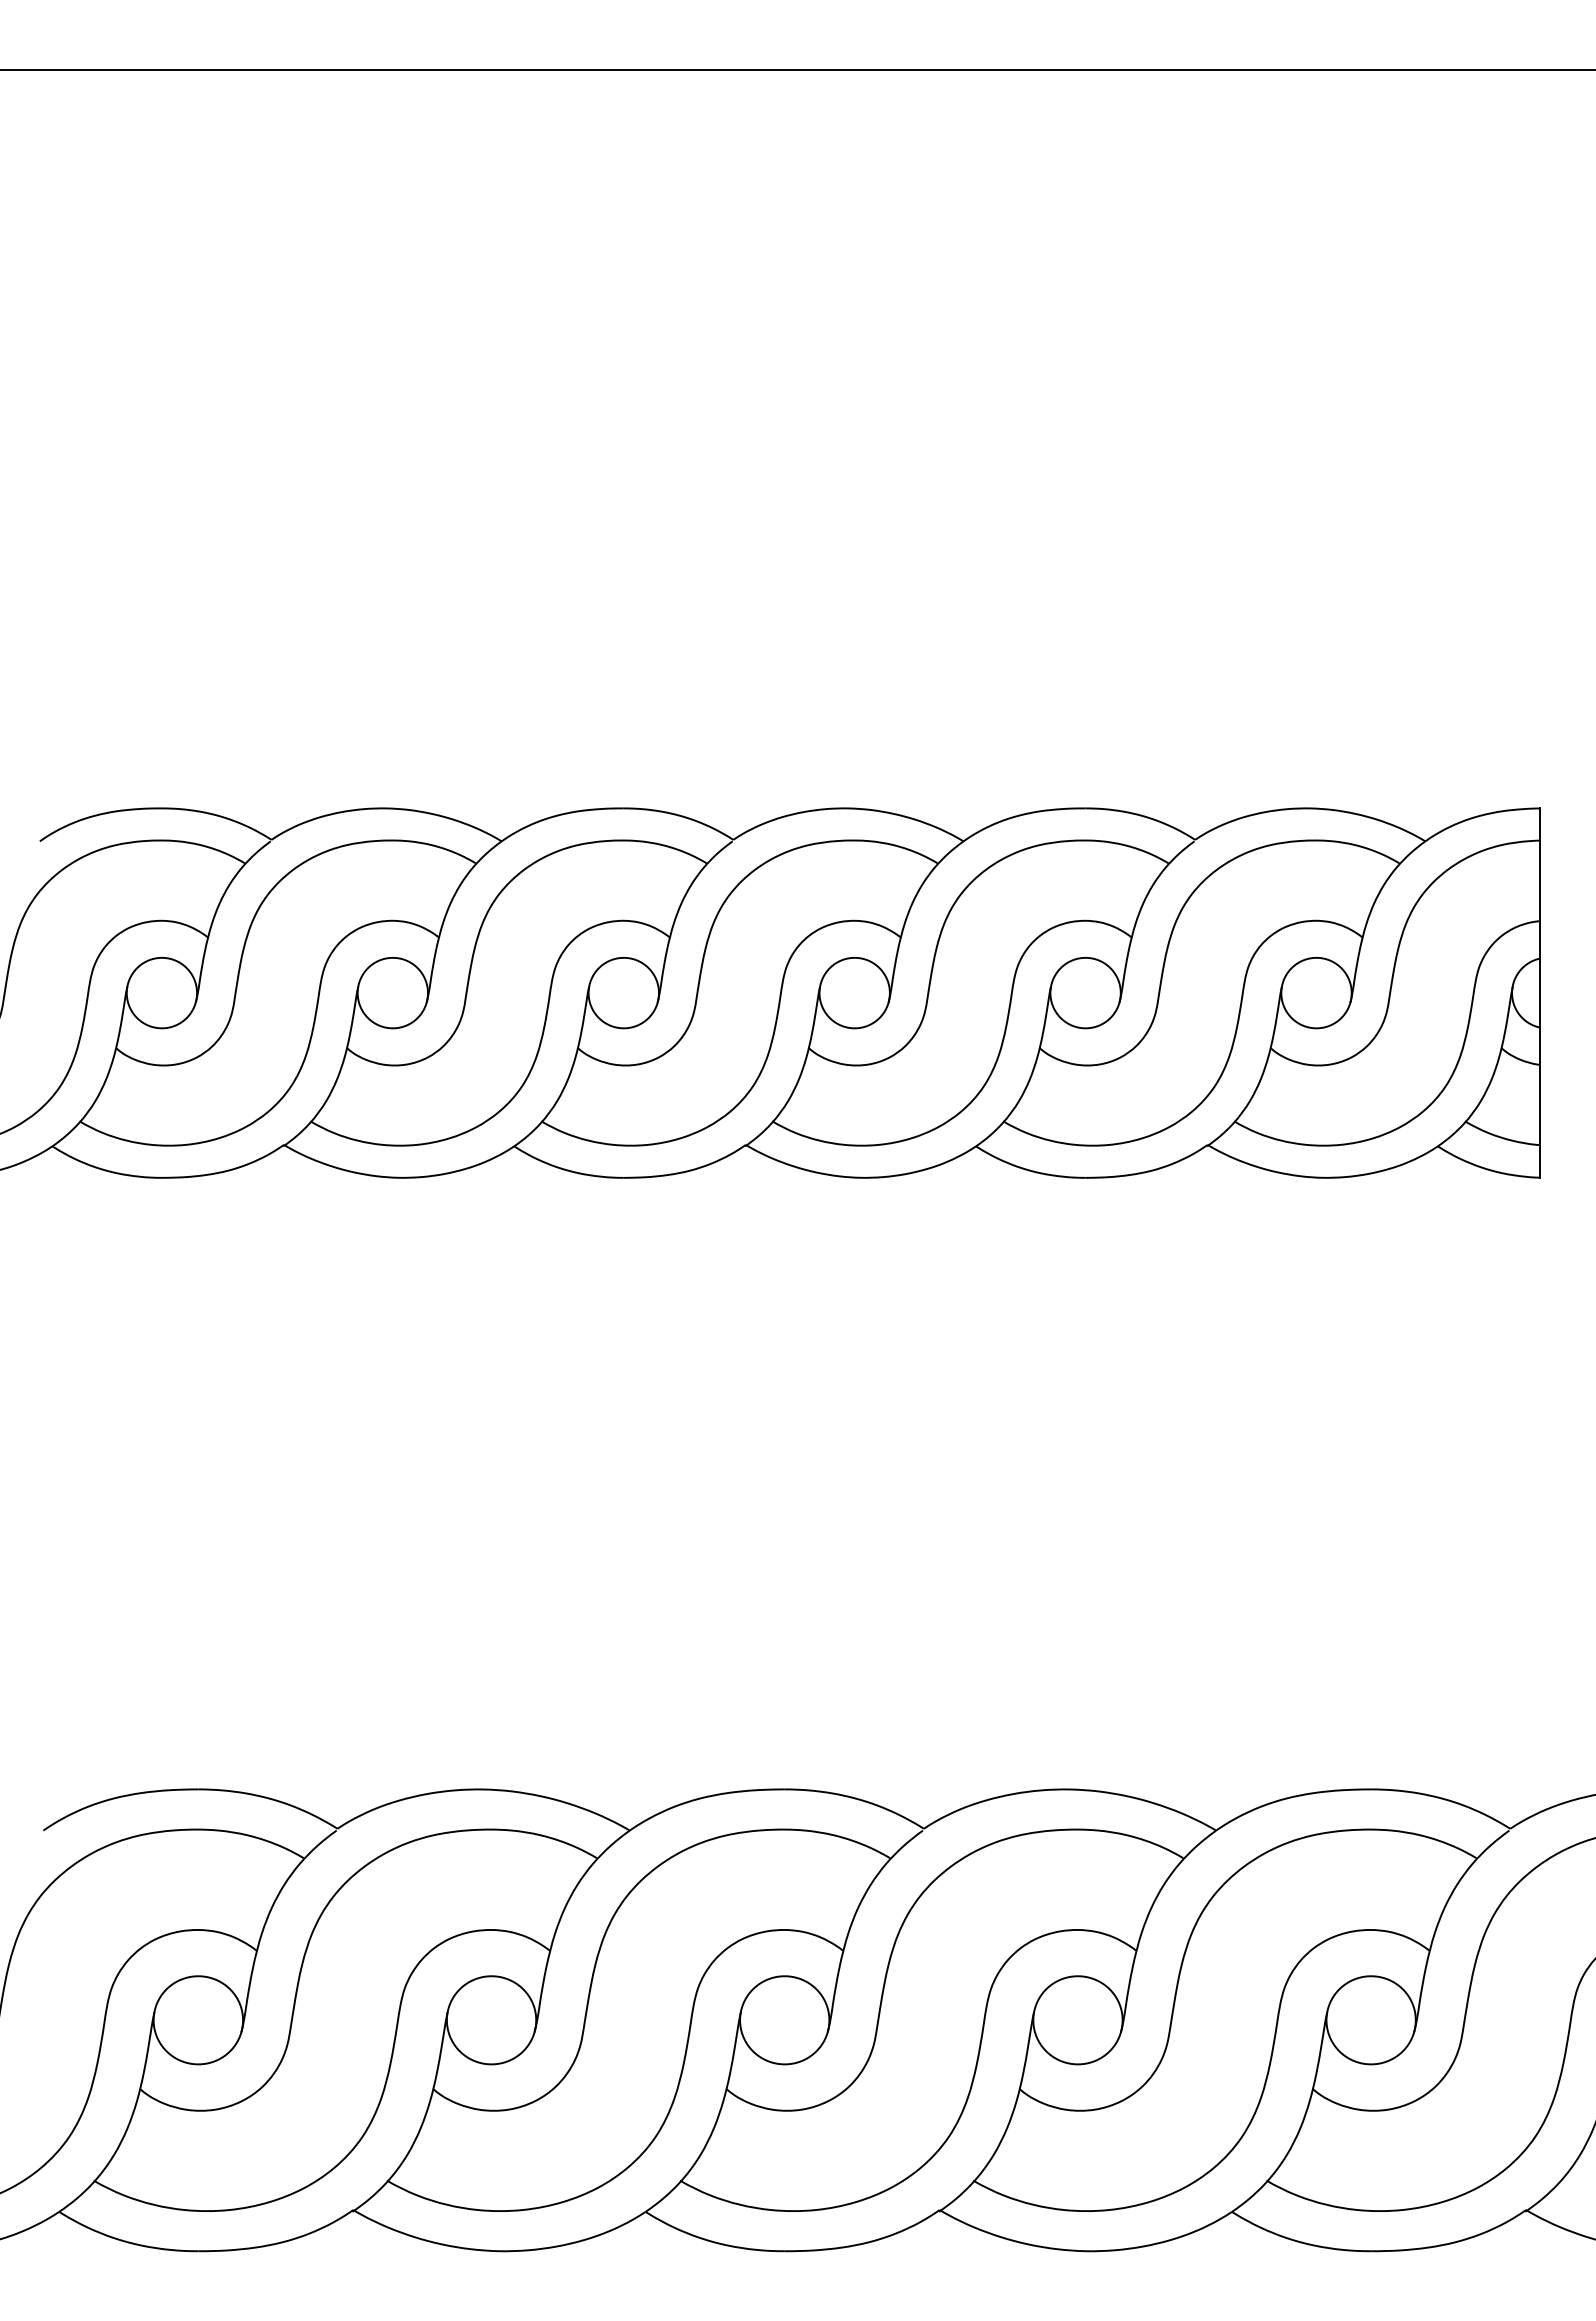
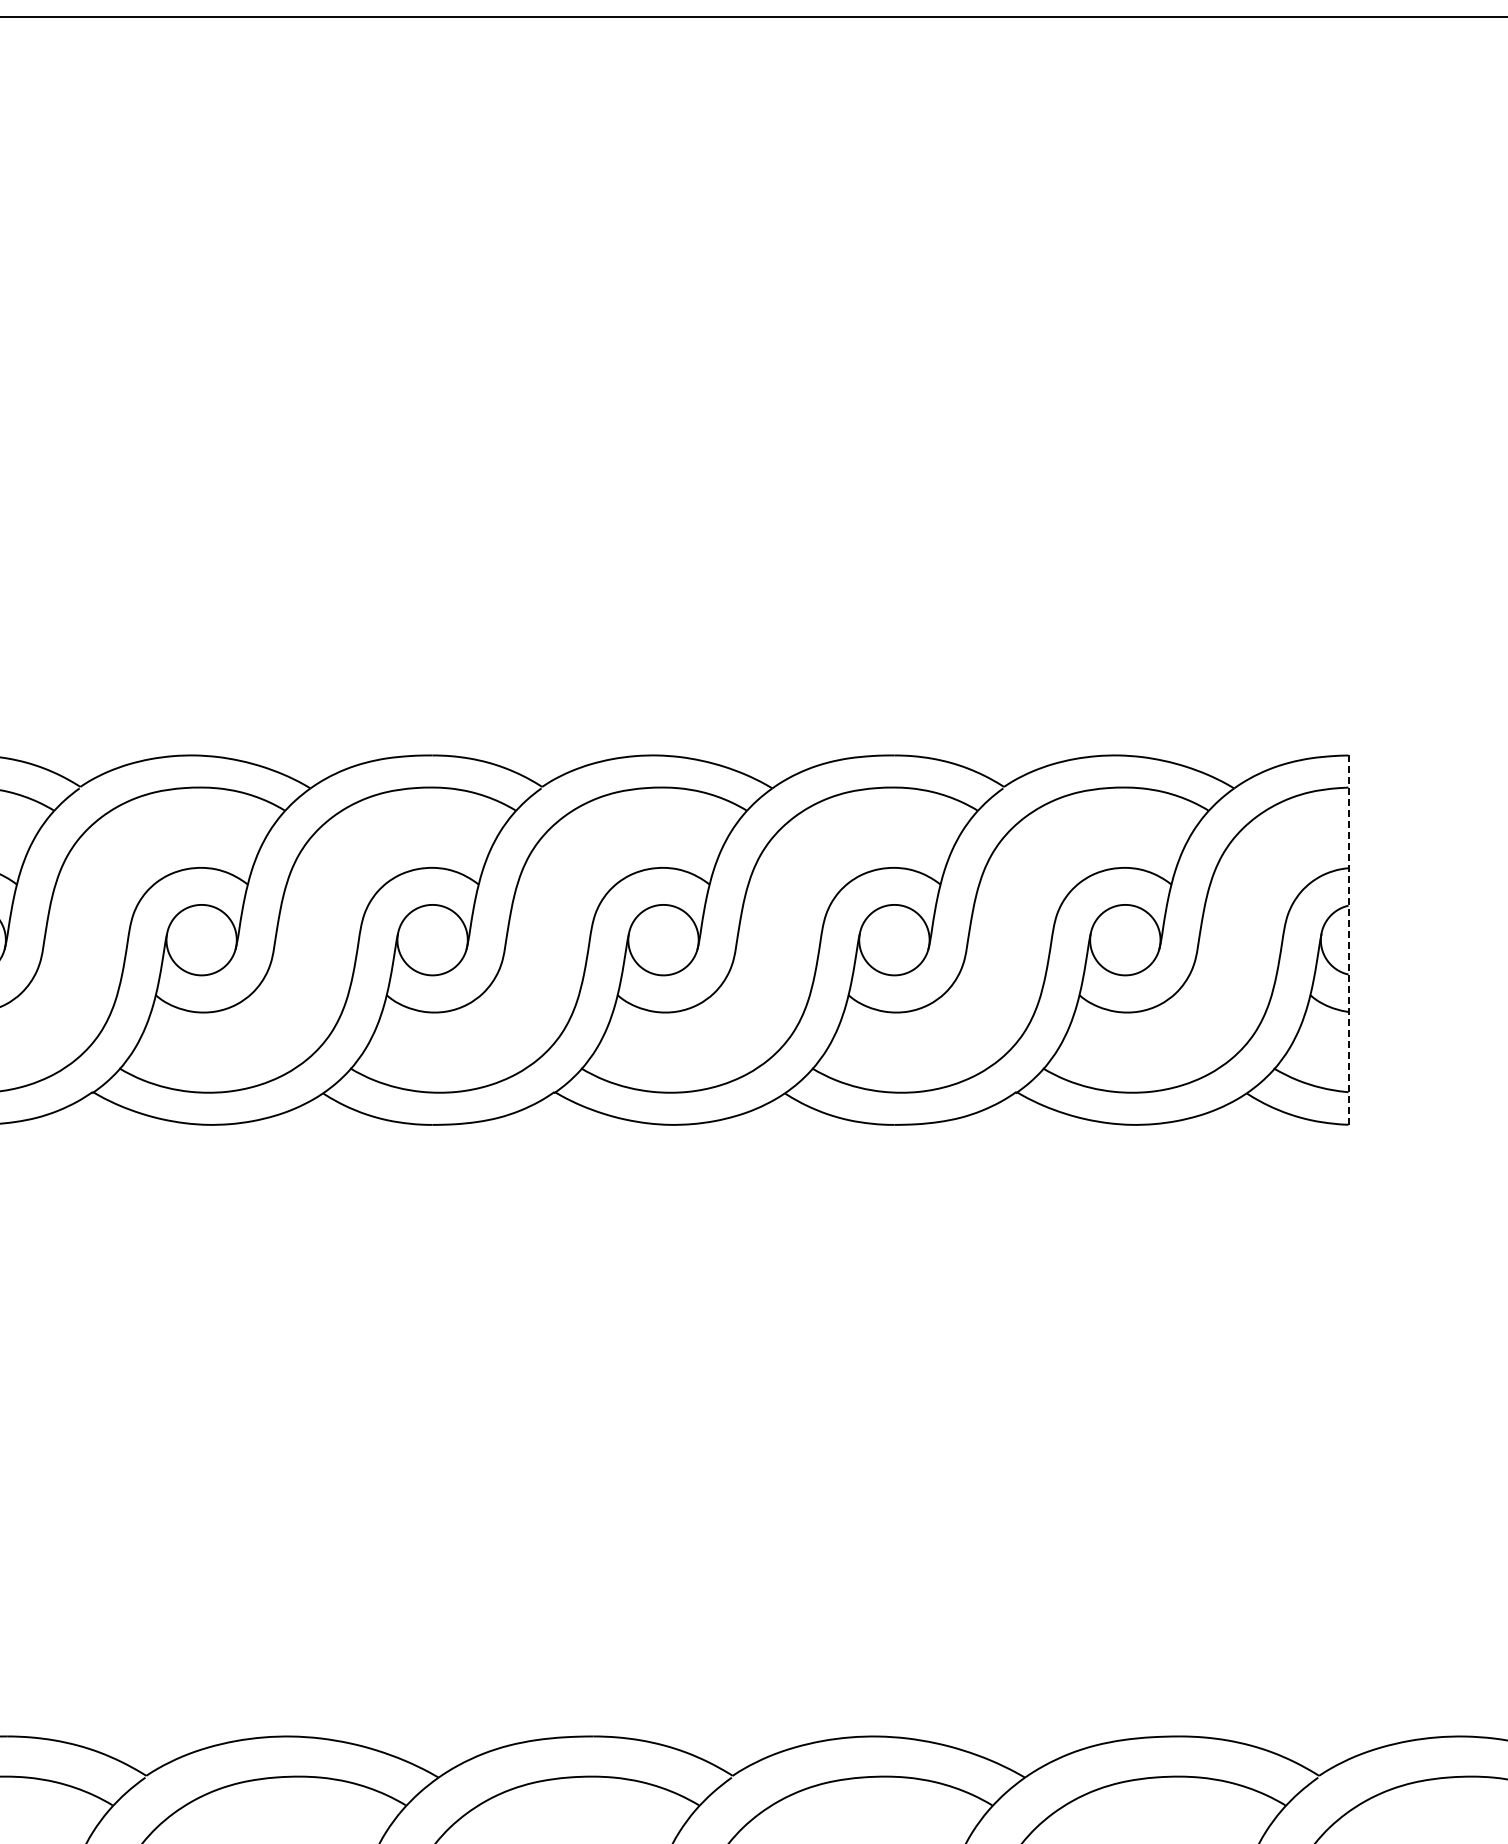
line: (1539, 993) -> (1348, 940), solid -> dashed

